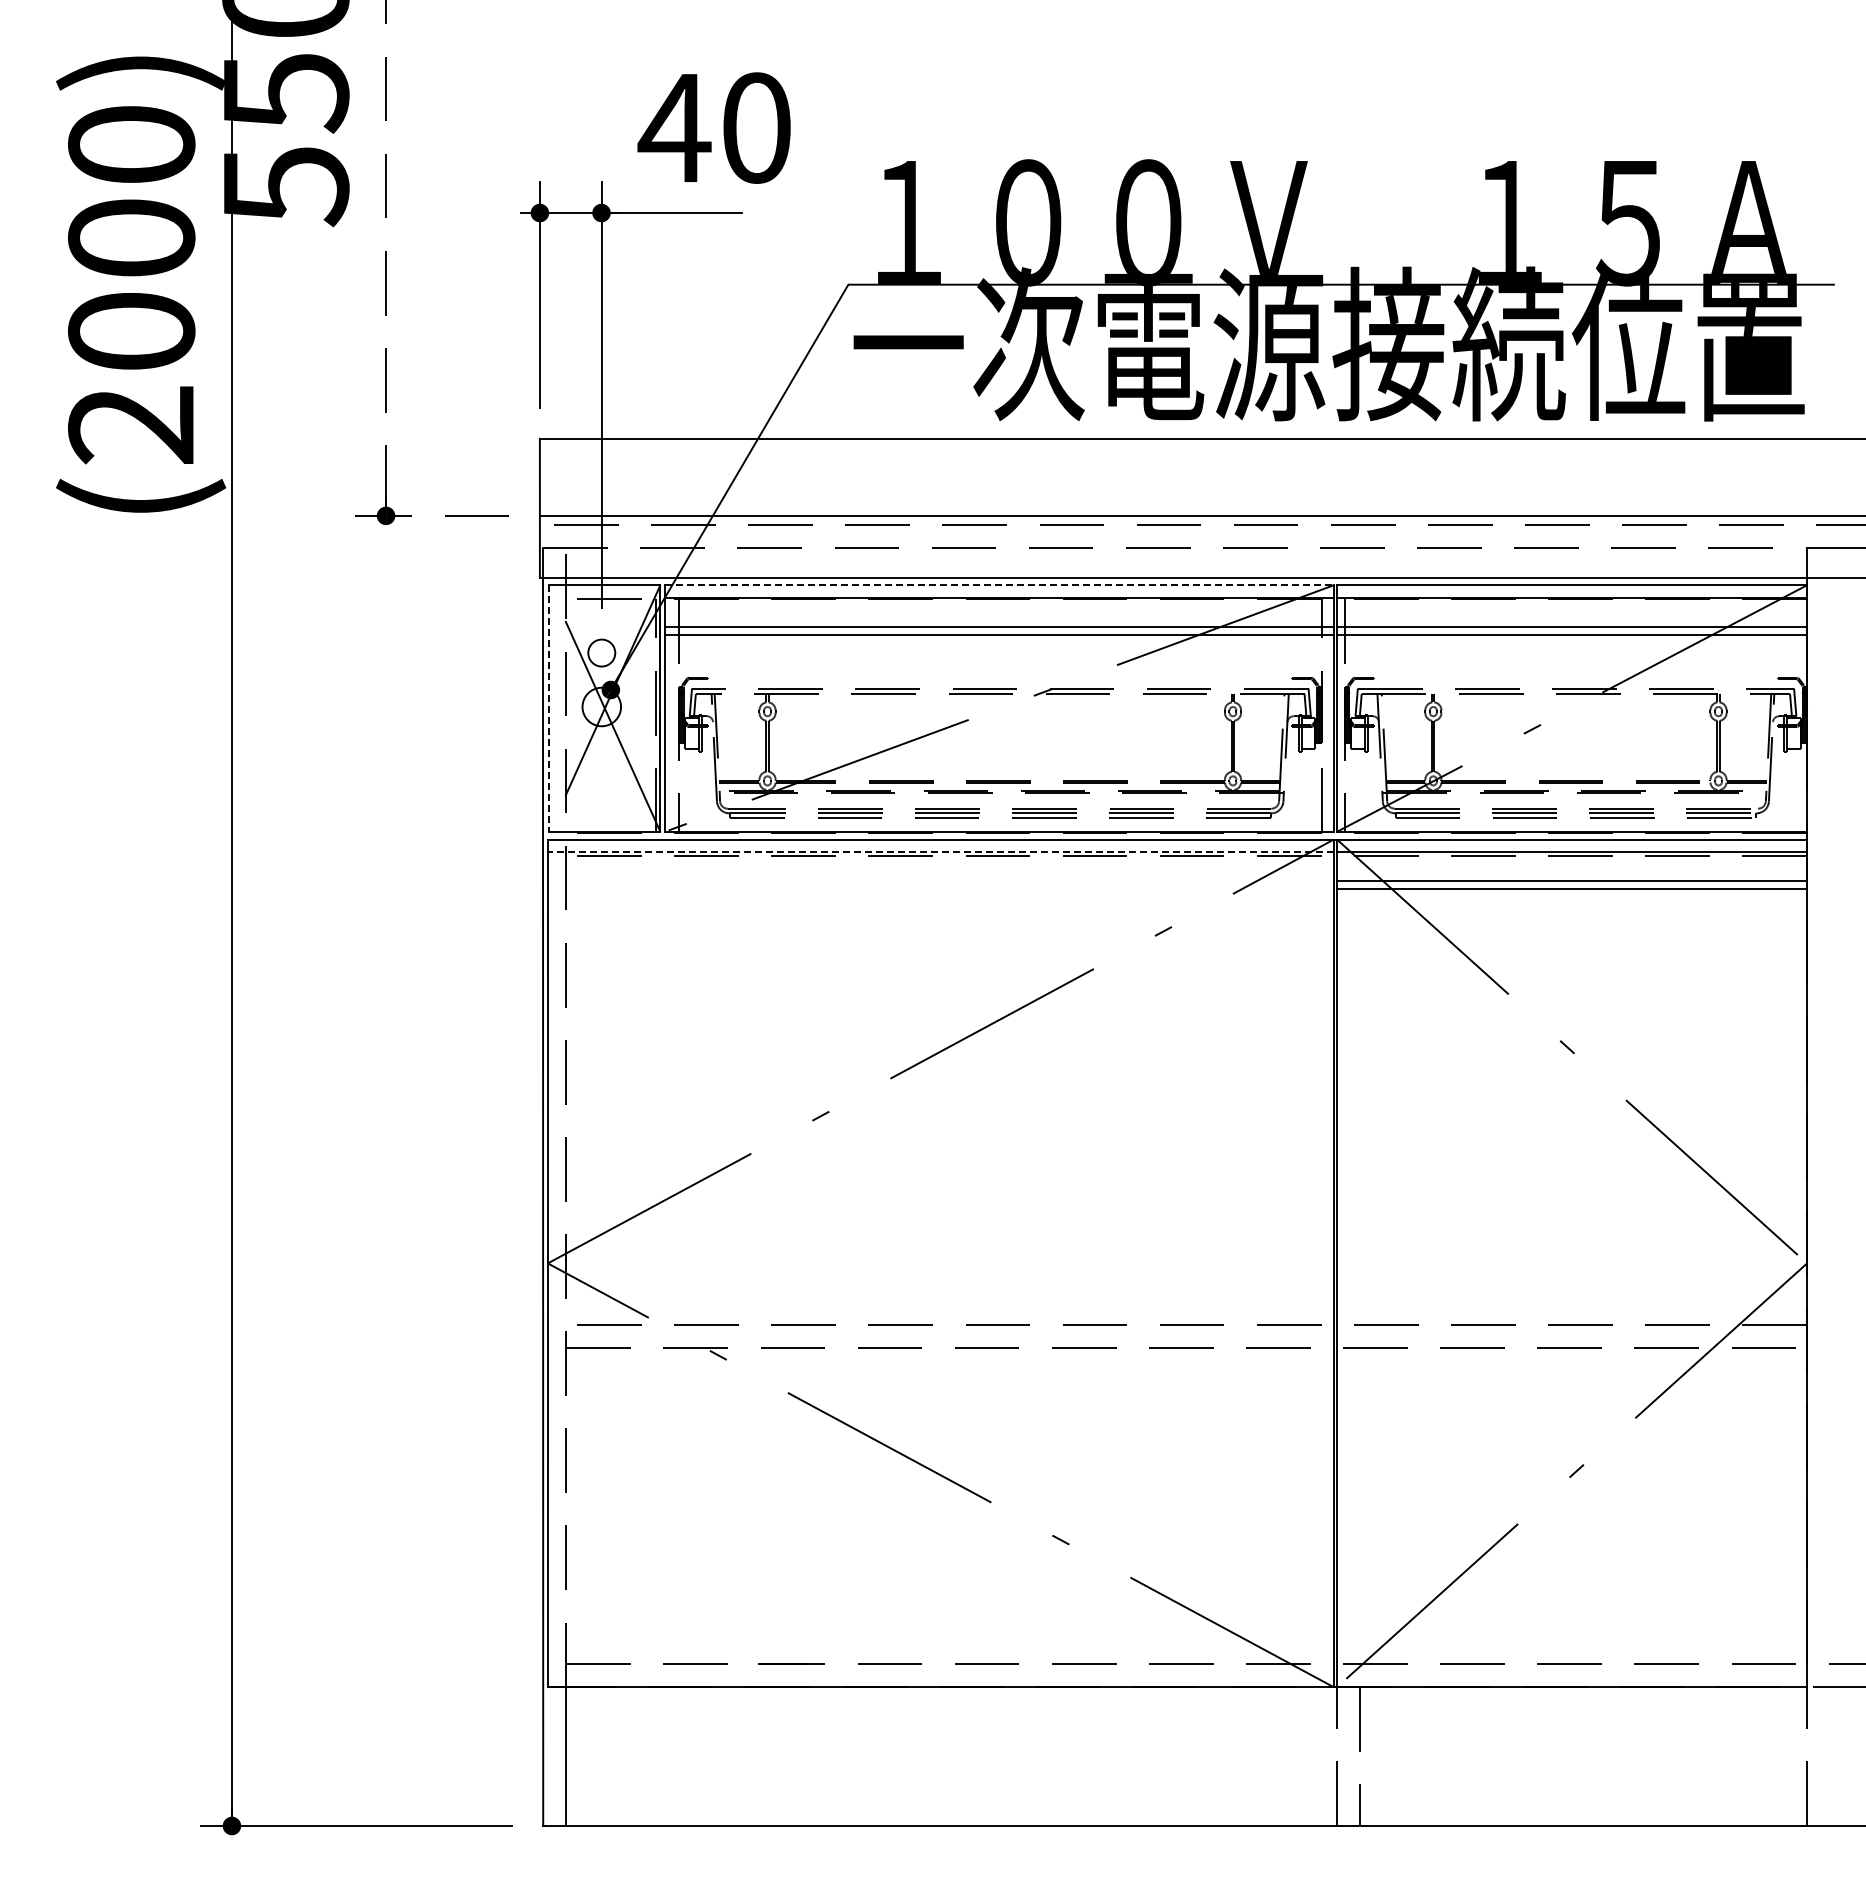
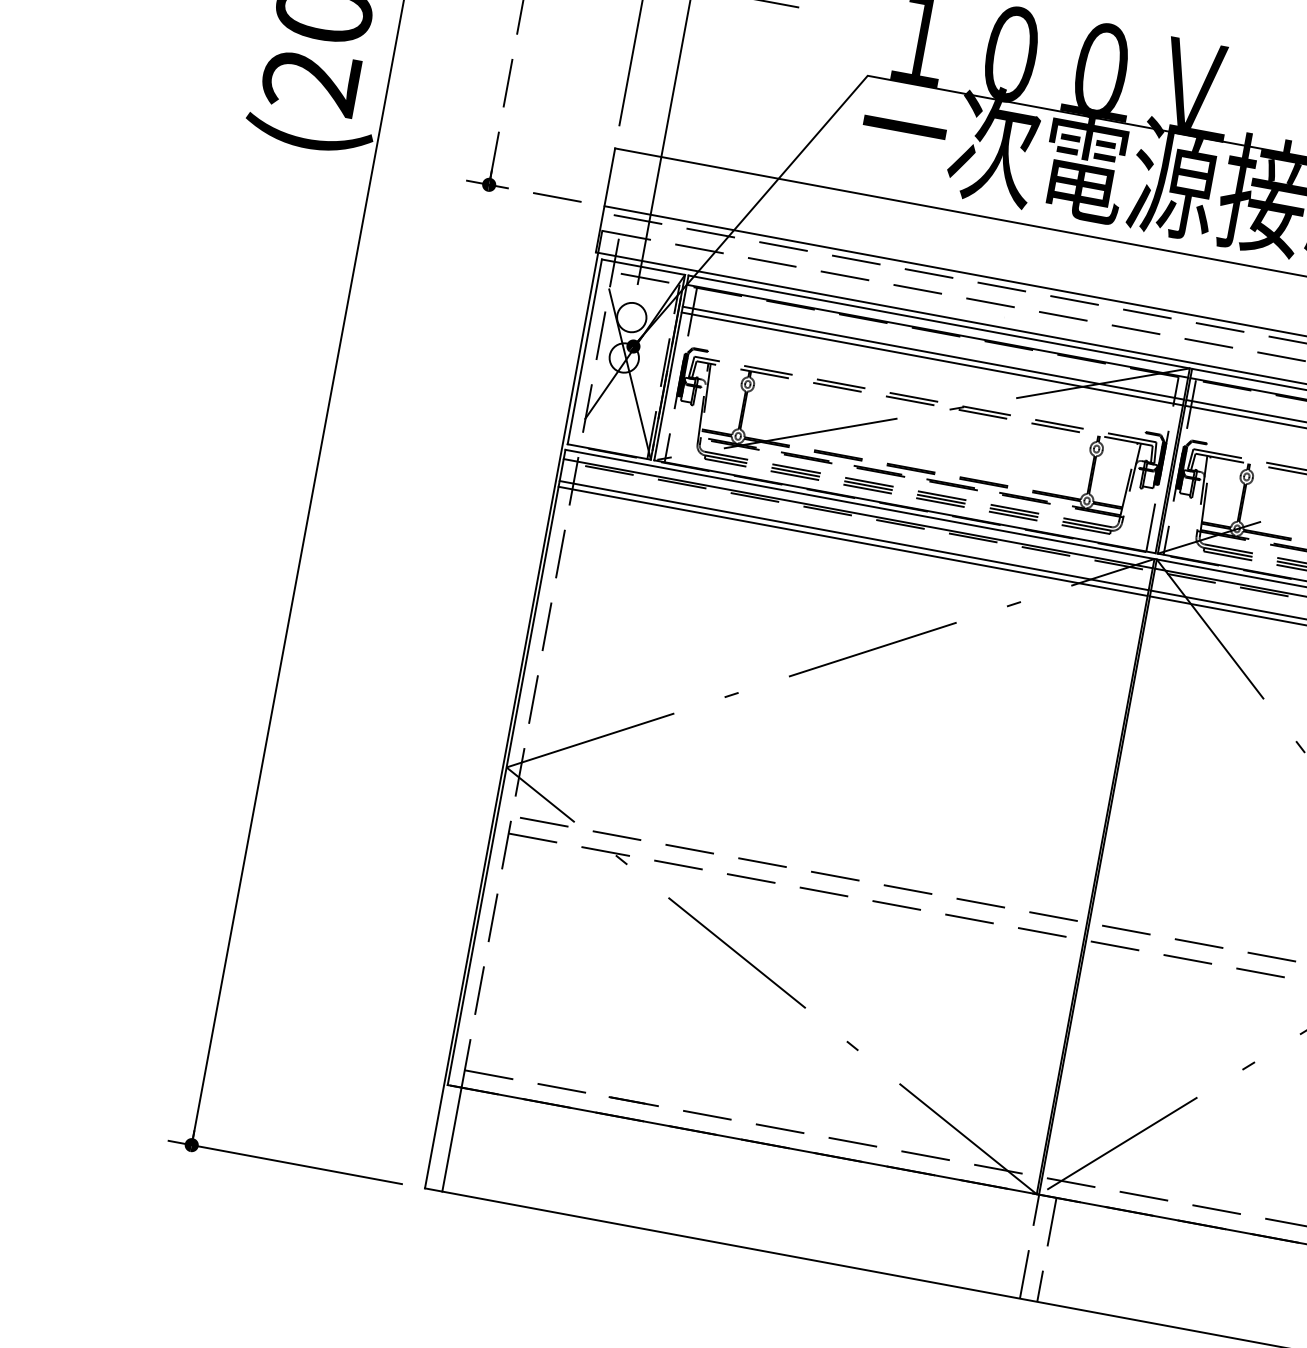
line: (999, 585) -> (939, 322), dashed -> solid
circle: (601, 652) -> (631, 317), size x1.43
line: (549, 709) -> (584, 352), dashed -> solid
line: (940, 851) -> (858, 513), dashed -> solid
line: (940, 881) -> (853, 535), added
line: (940, 888) -> (852, 541), added

